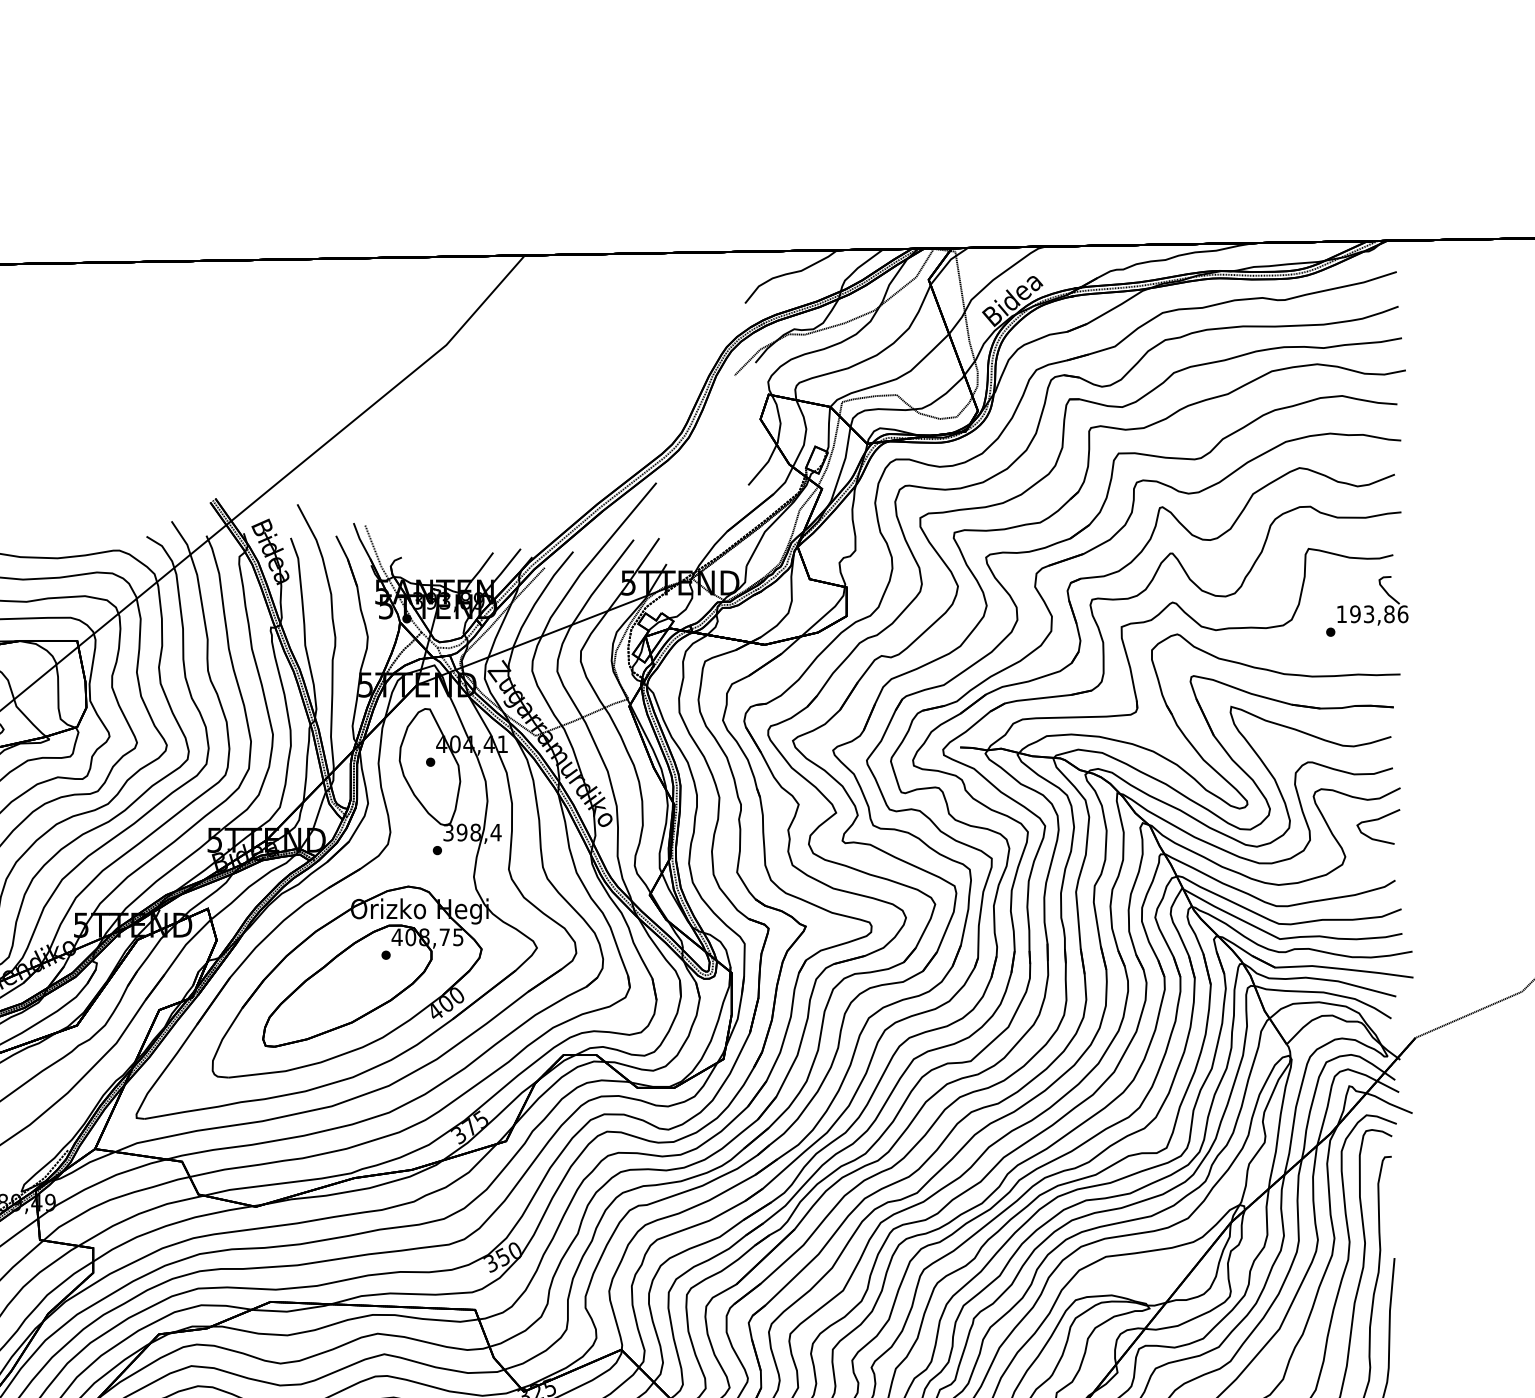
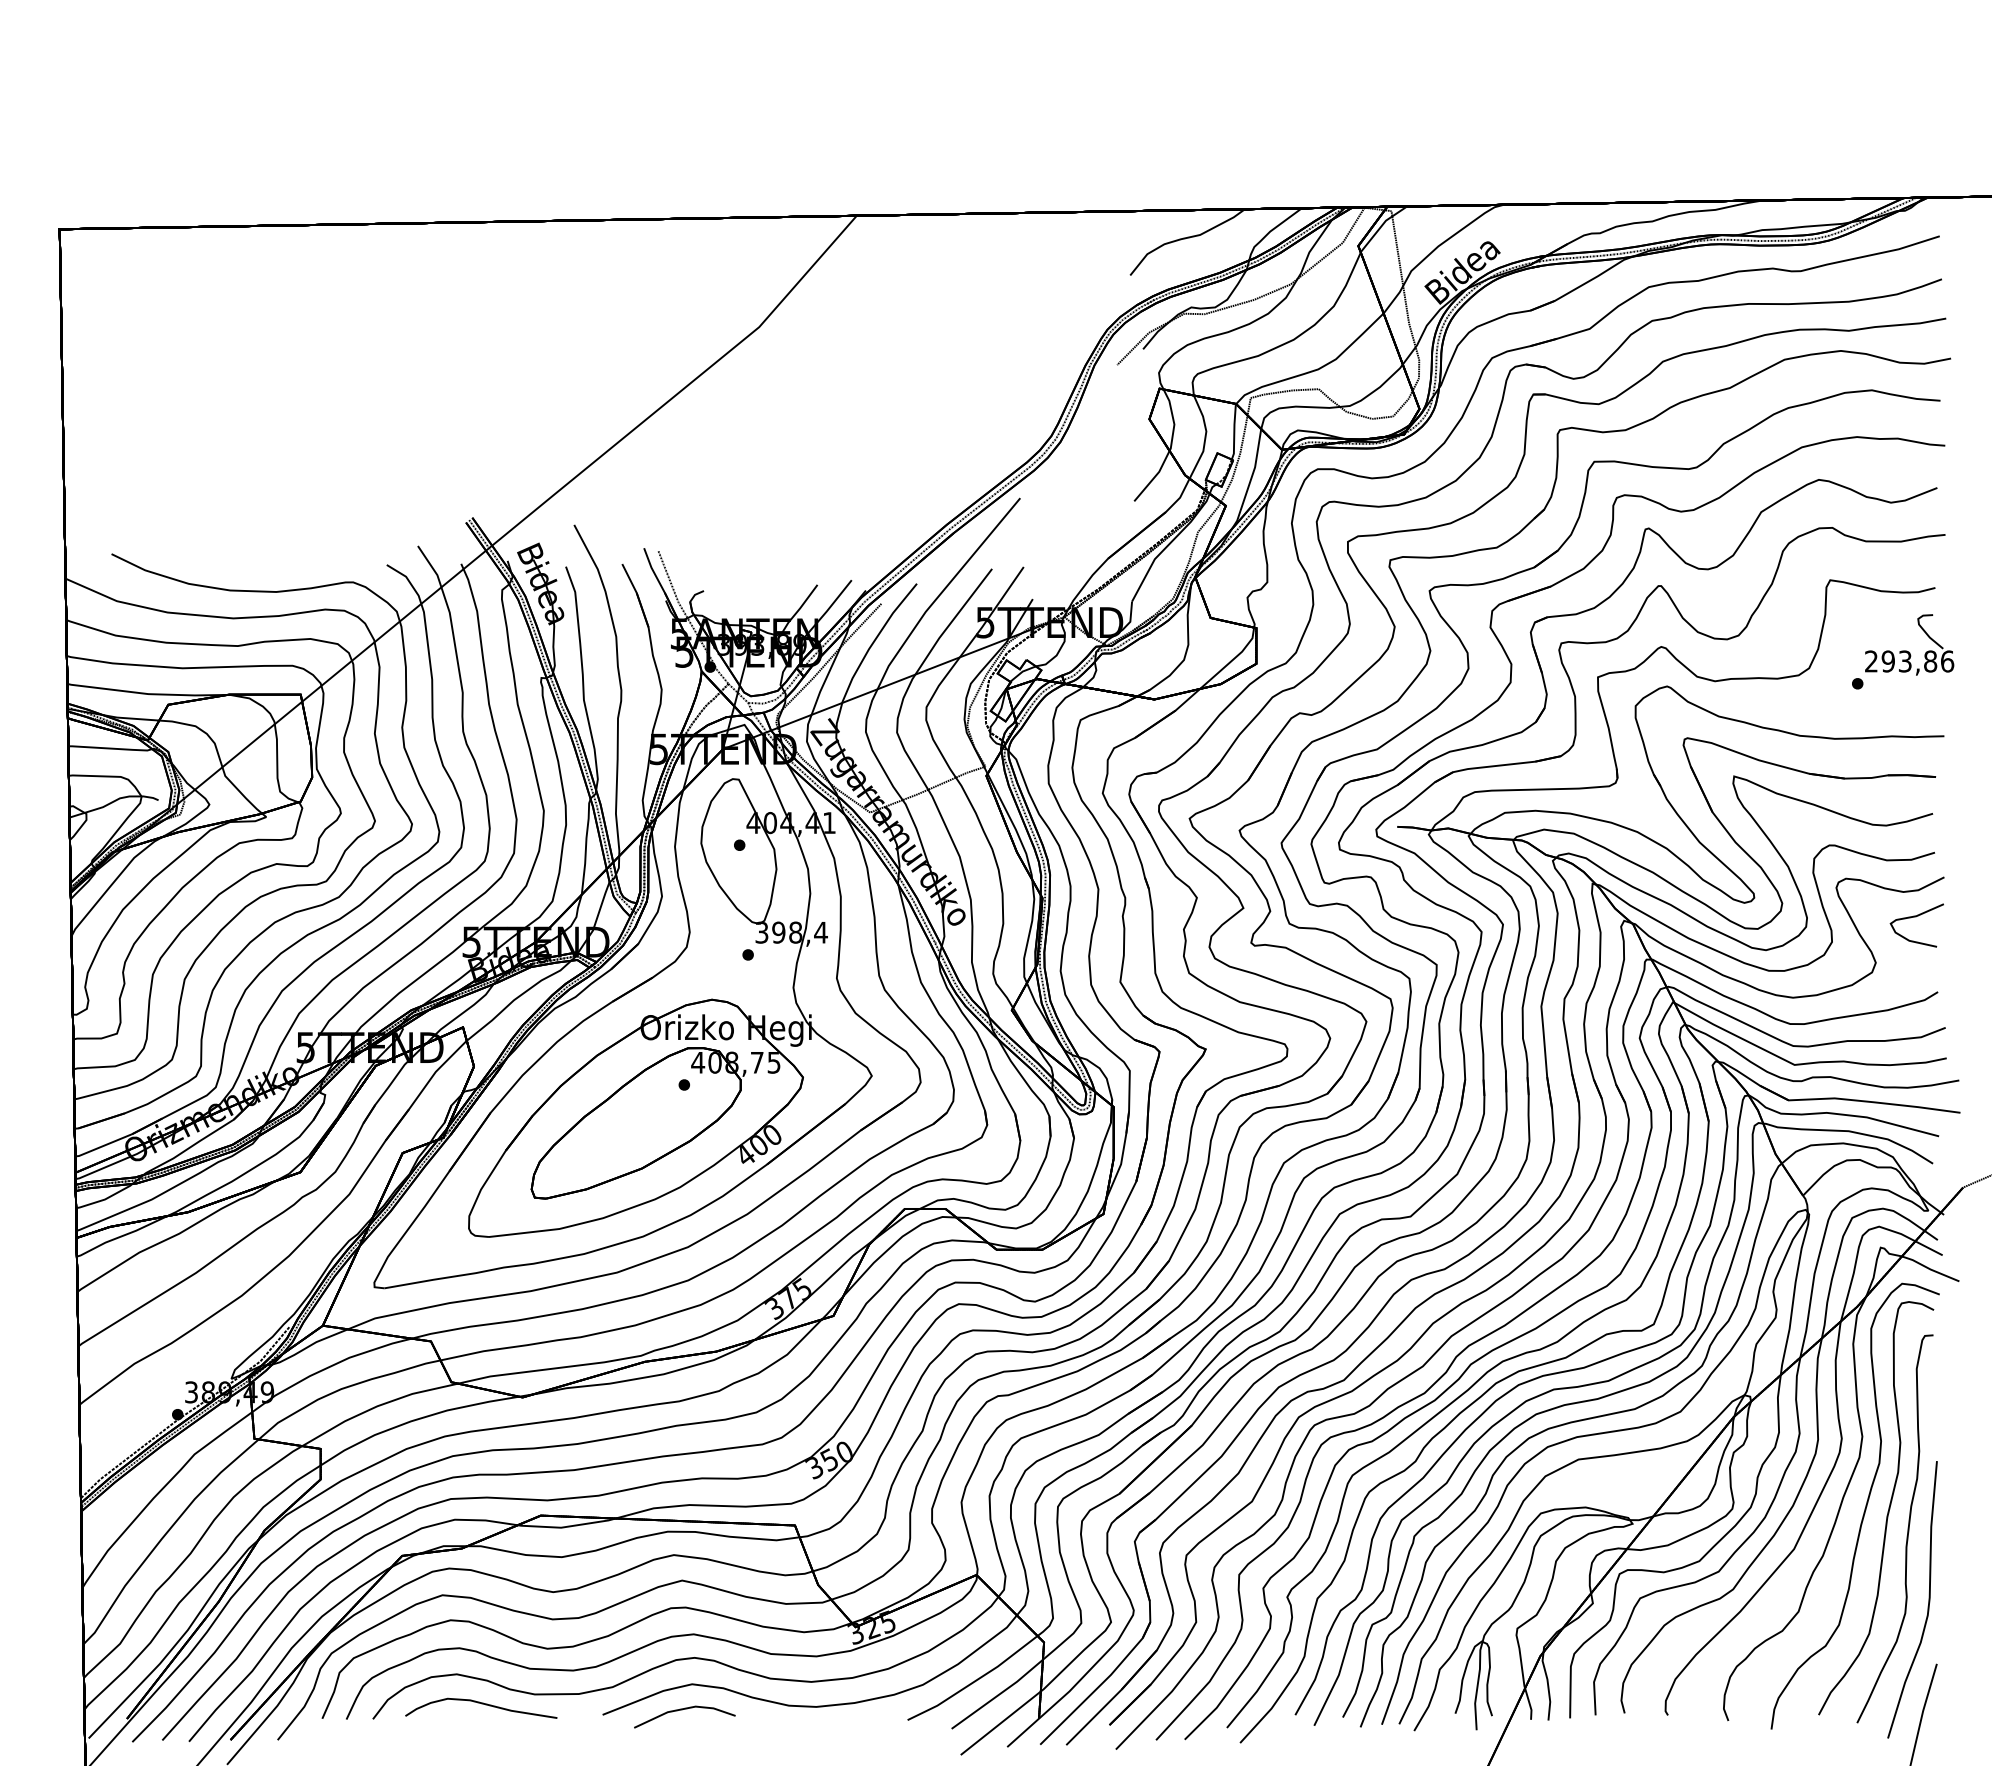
text: (1341, 614) -> (1871, 661), 193,86 -> 293,86

